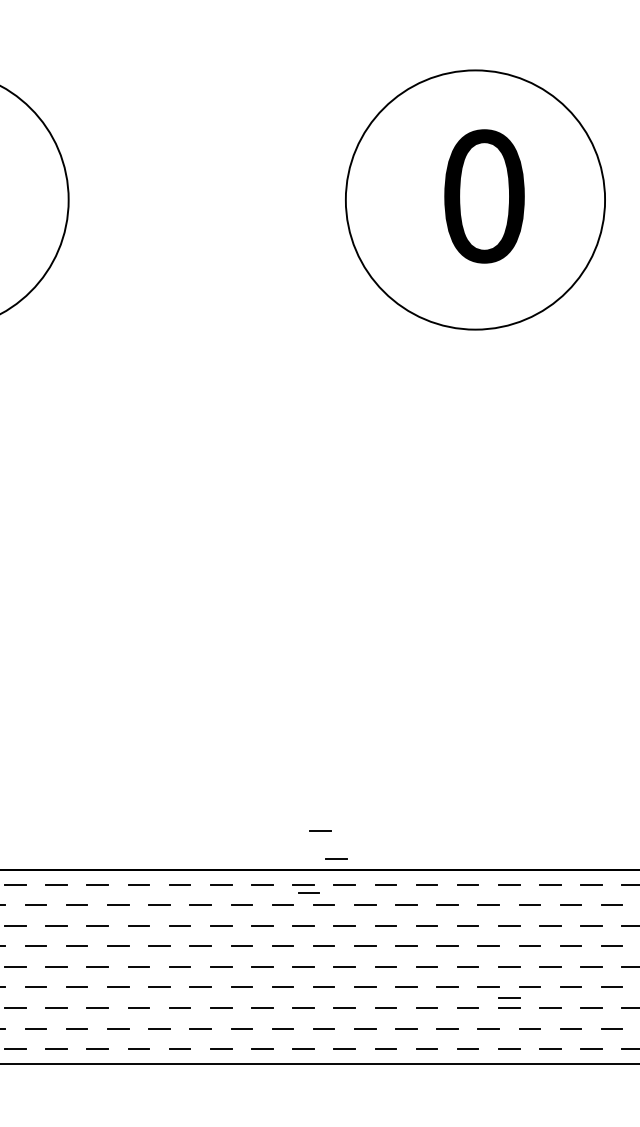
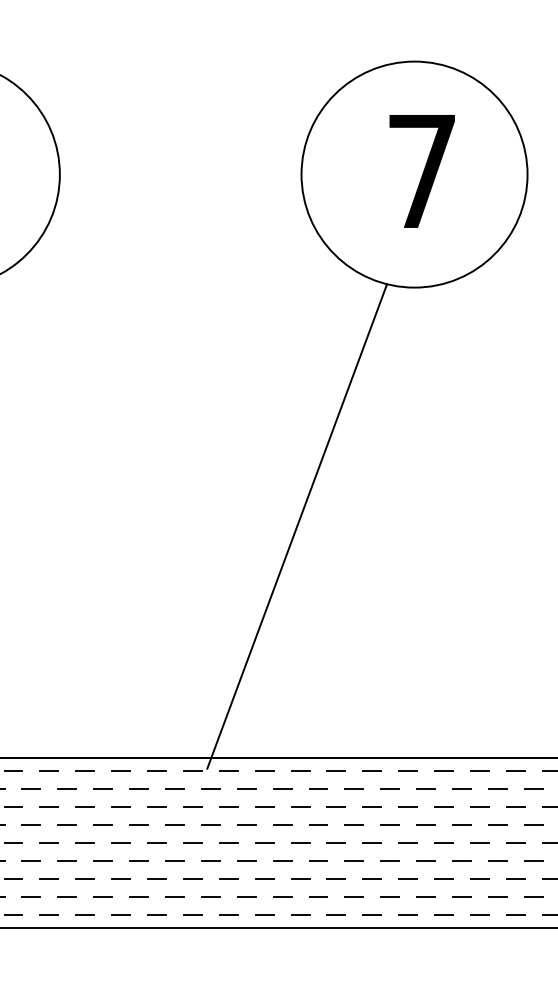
text: (484, 196) -> (422, 171), 0 -> 7
line: (341, 603) -> (297, 526), added
line: (319, 829) -> (278, 723), removed
line: (335, 858) -> (292, 748), removed
line: (309, 892) -> (269, 778), removed
line: (508, 997) -> (443, 869), removed

